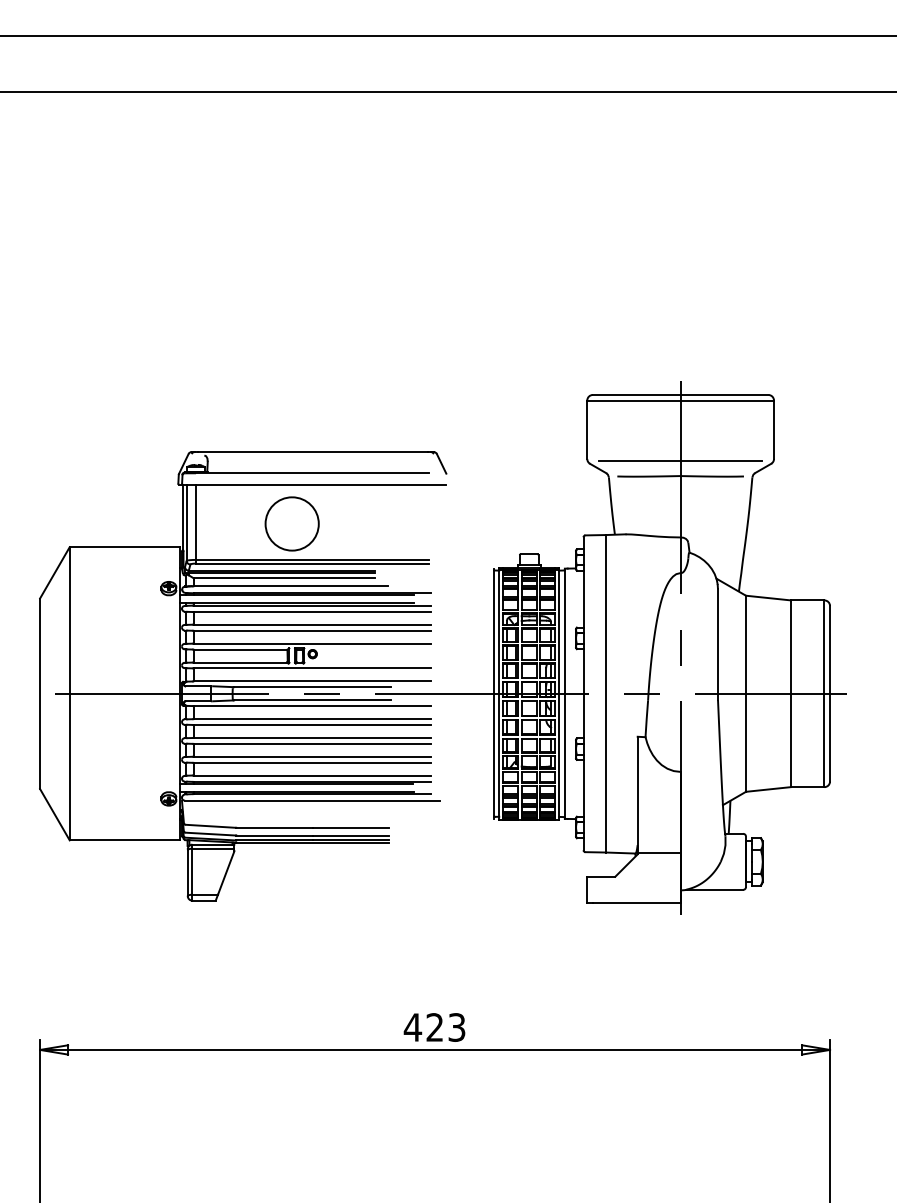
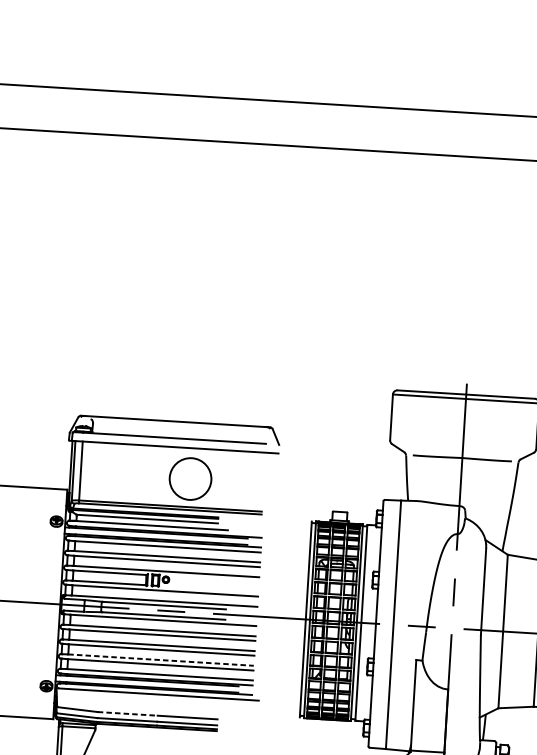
line: (680, 461) -> (462, 446), removed
part: (291, 523) -> (190, 478), moved
line: (312, 756) -> (160, 659), solid -> dashed
line: (274, 827) -> (127, 713), solid -> dashed

